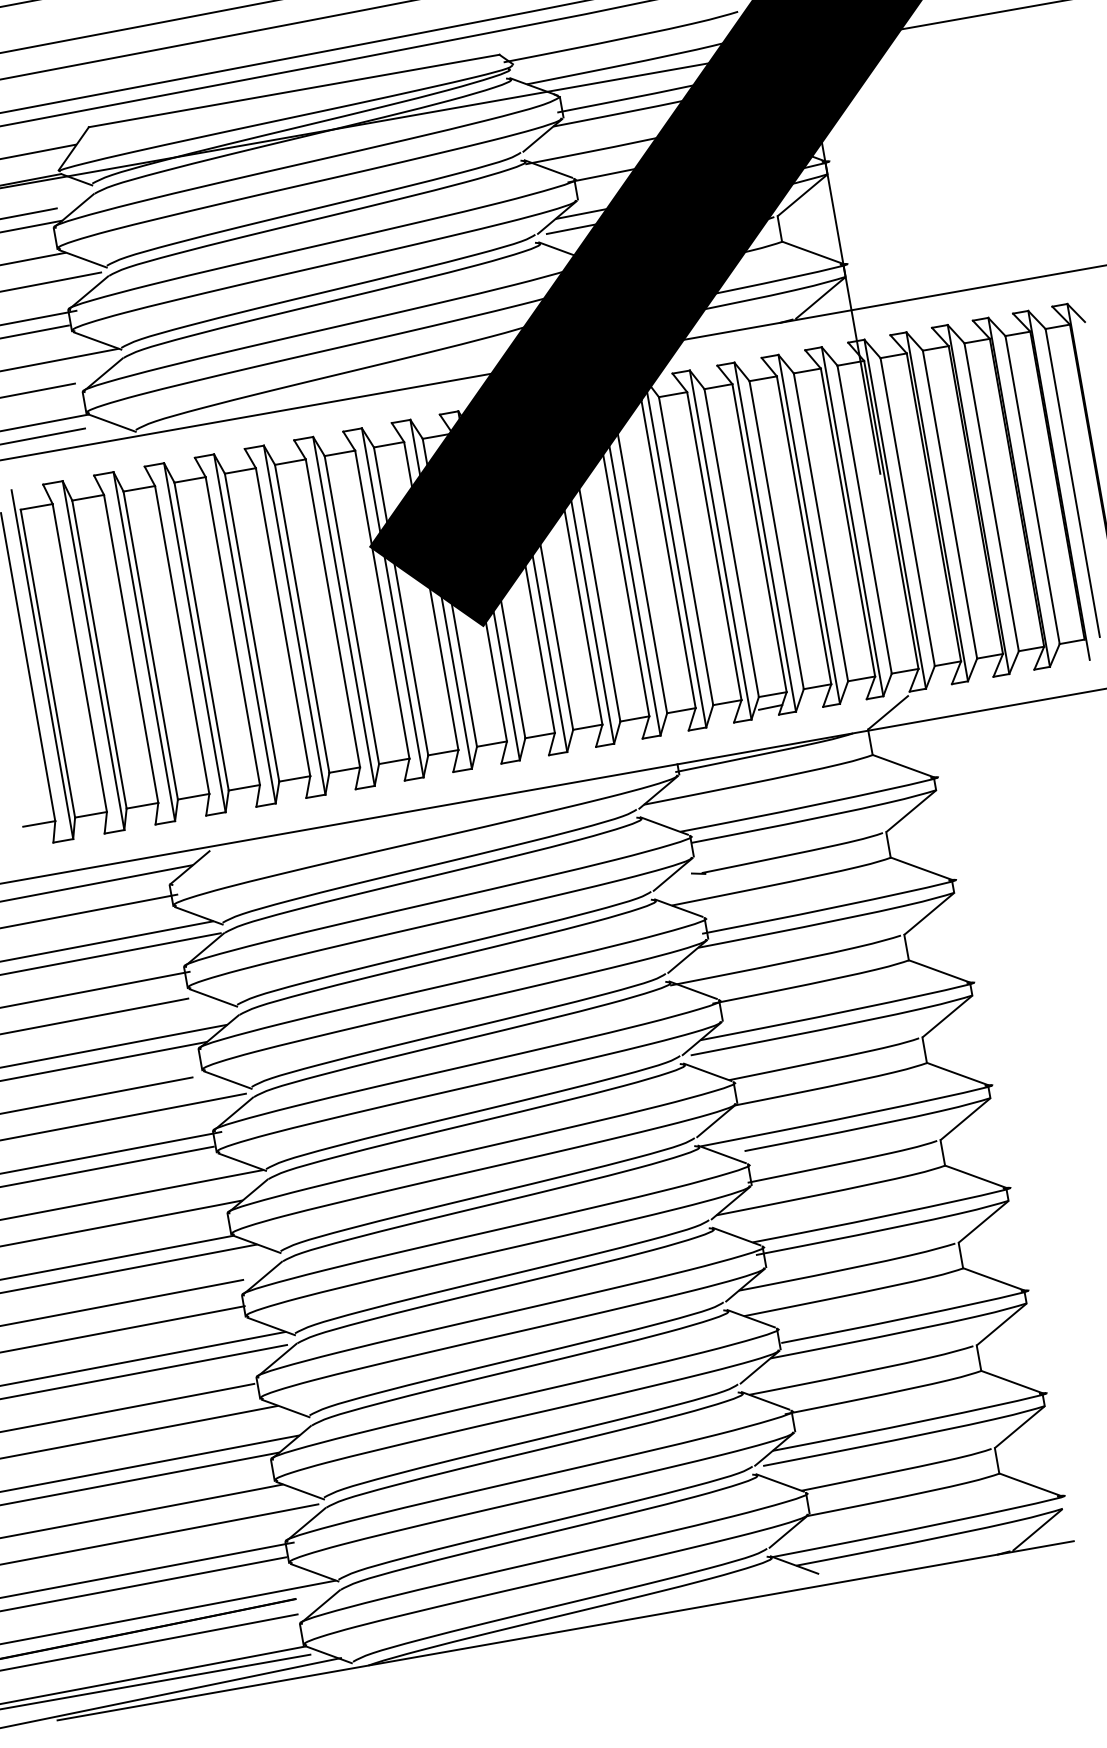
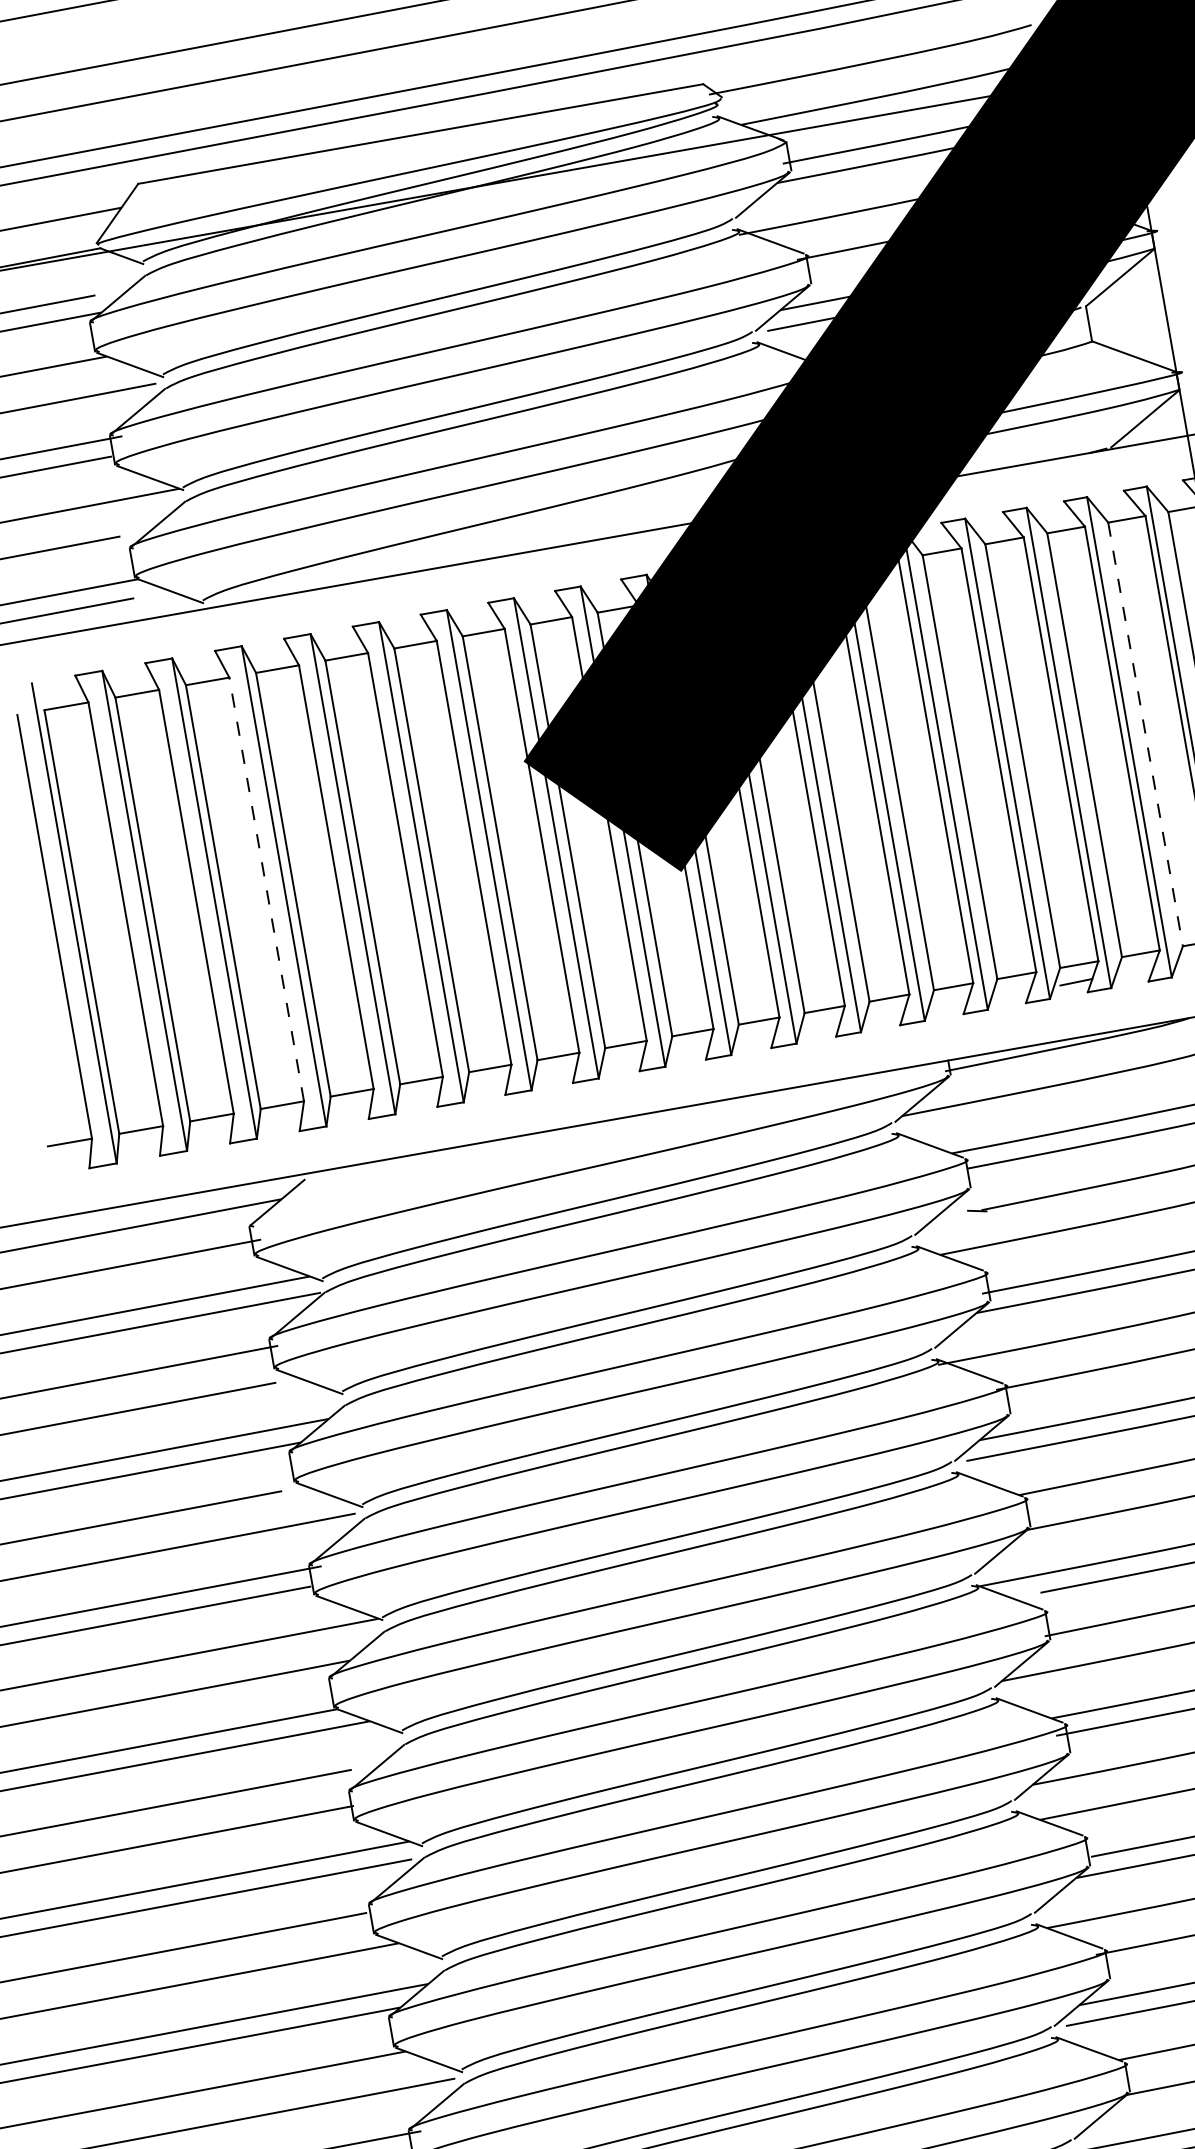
line: (821, 527) -> (1146, 734), solid -> dashed
line: (182, 639) -> (267, 888), solid -> dashed

